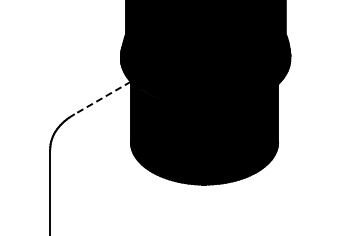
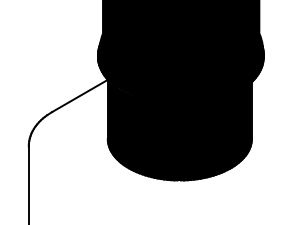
line: (102, 98) -> (79, 96), dashed -> solid

